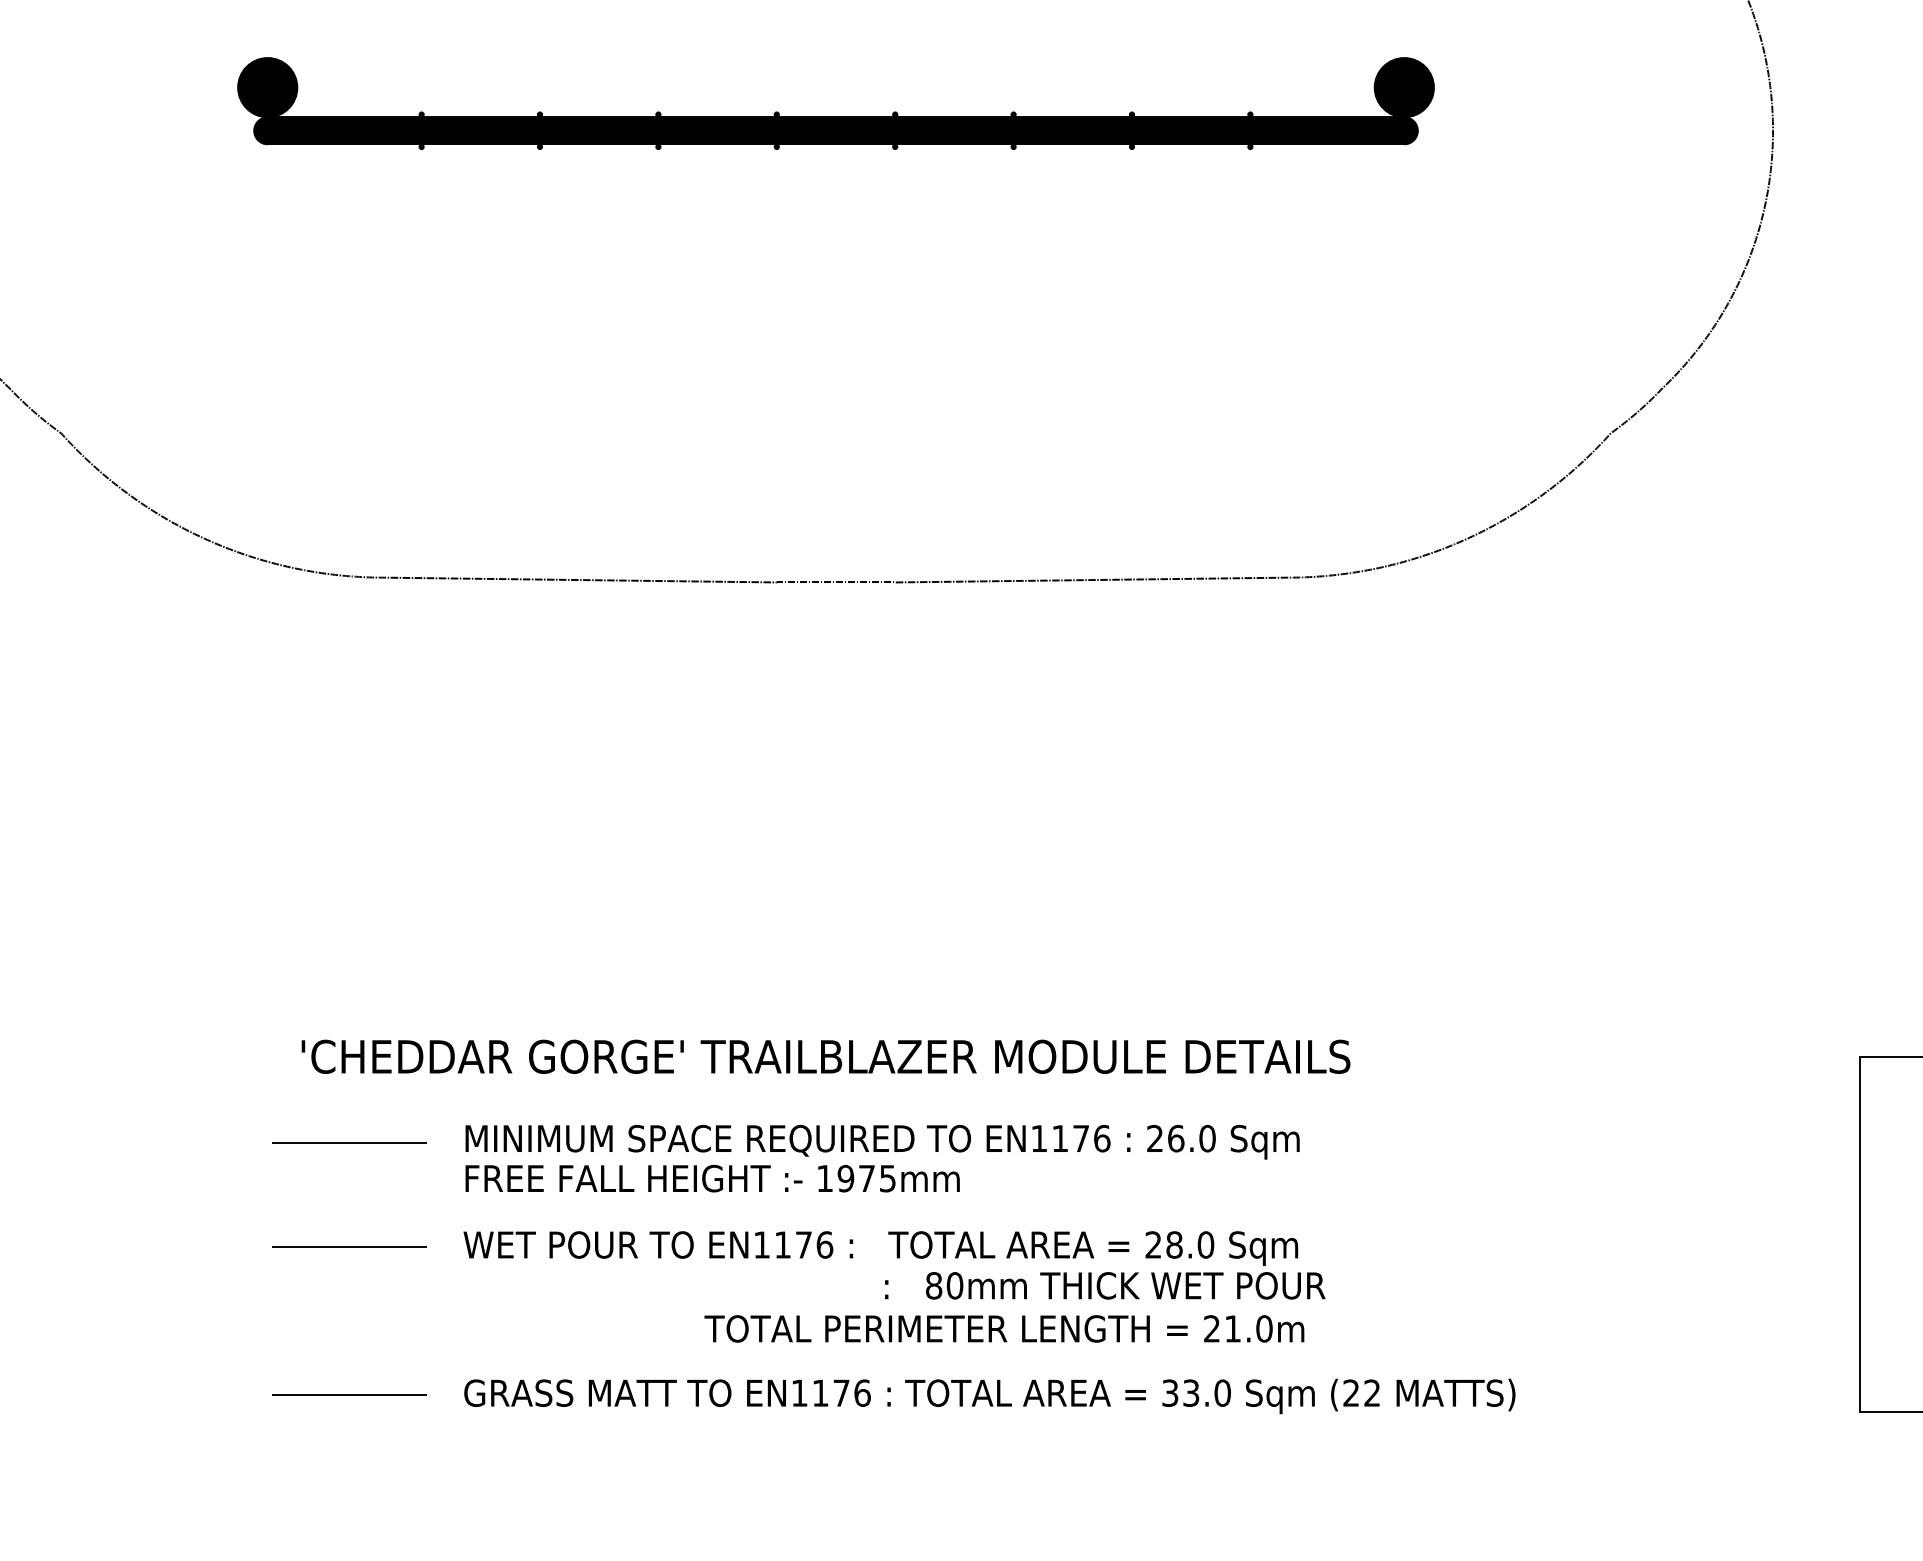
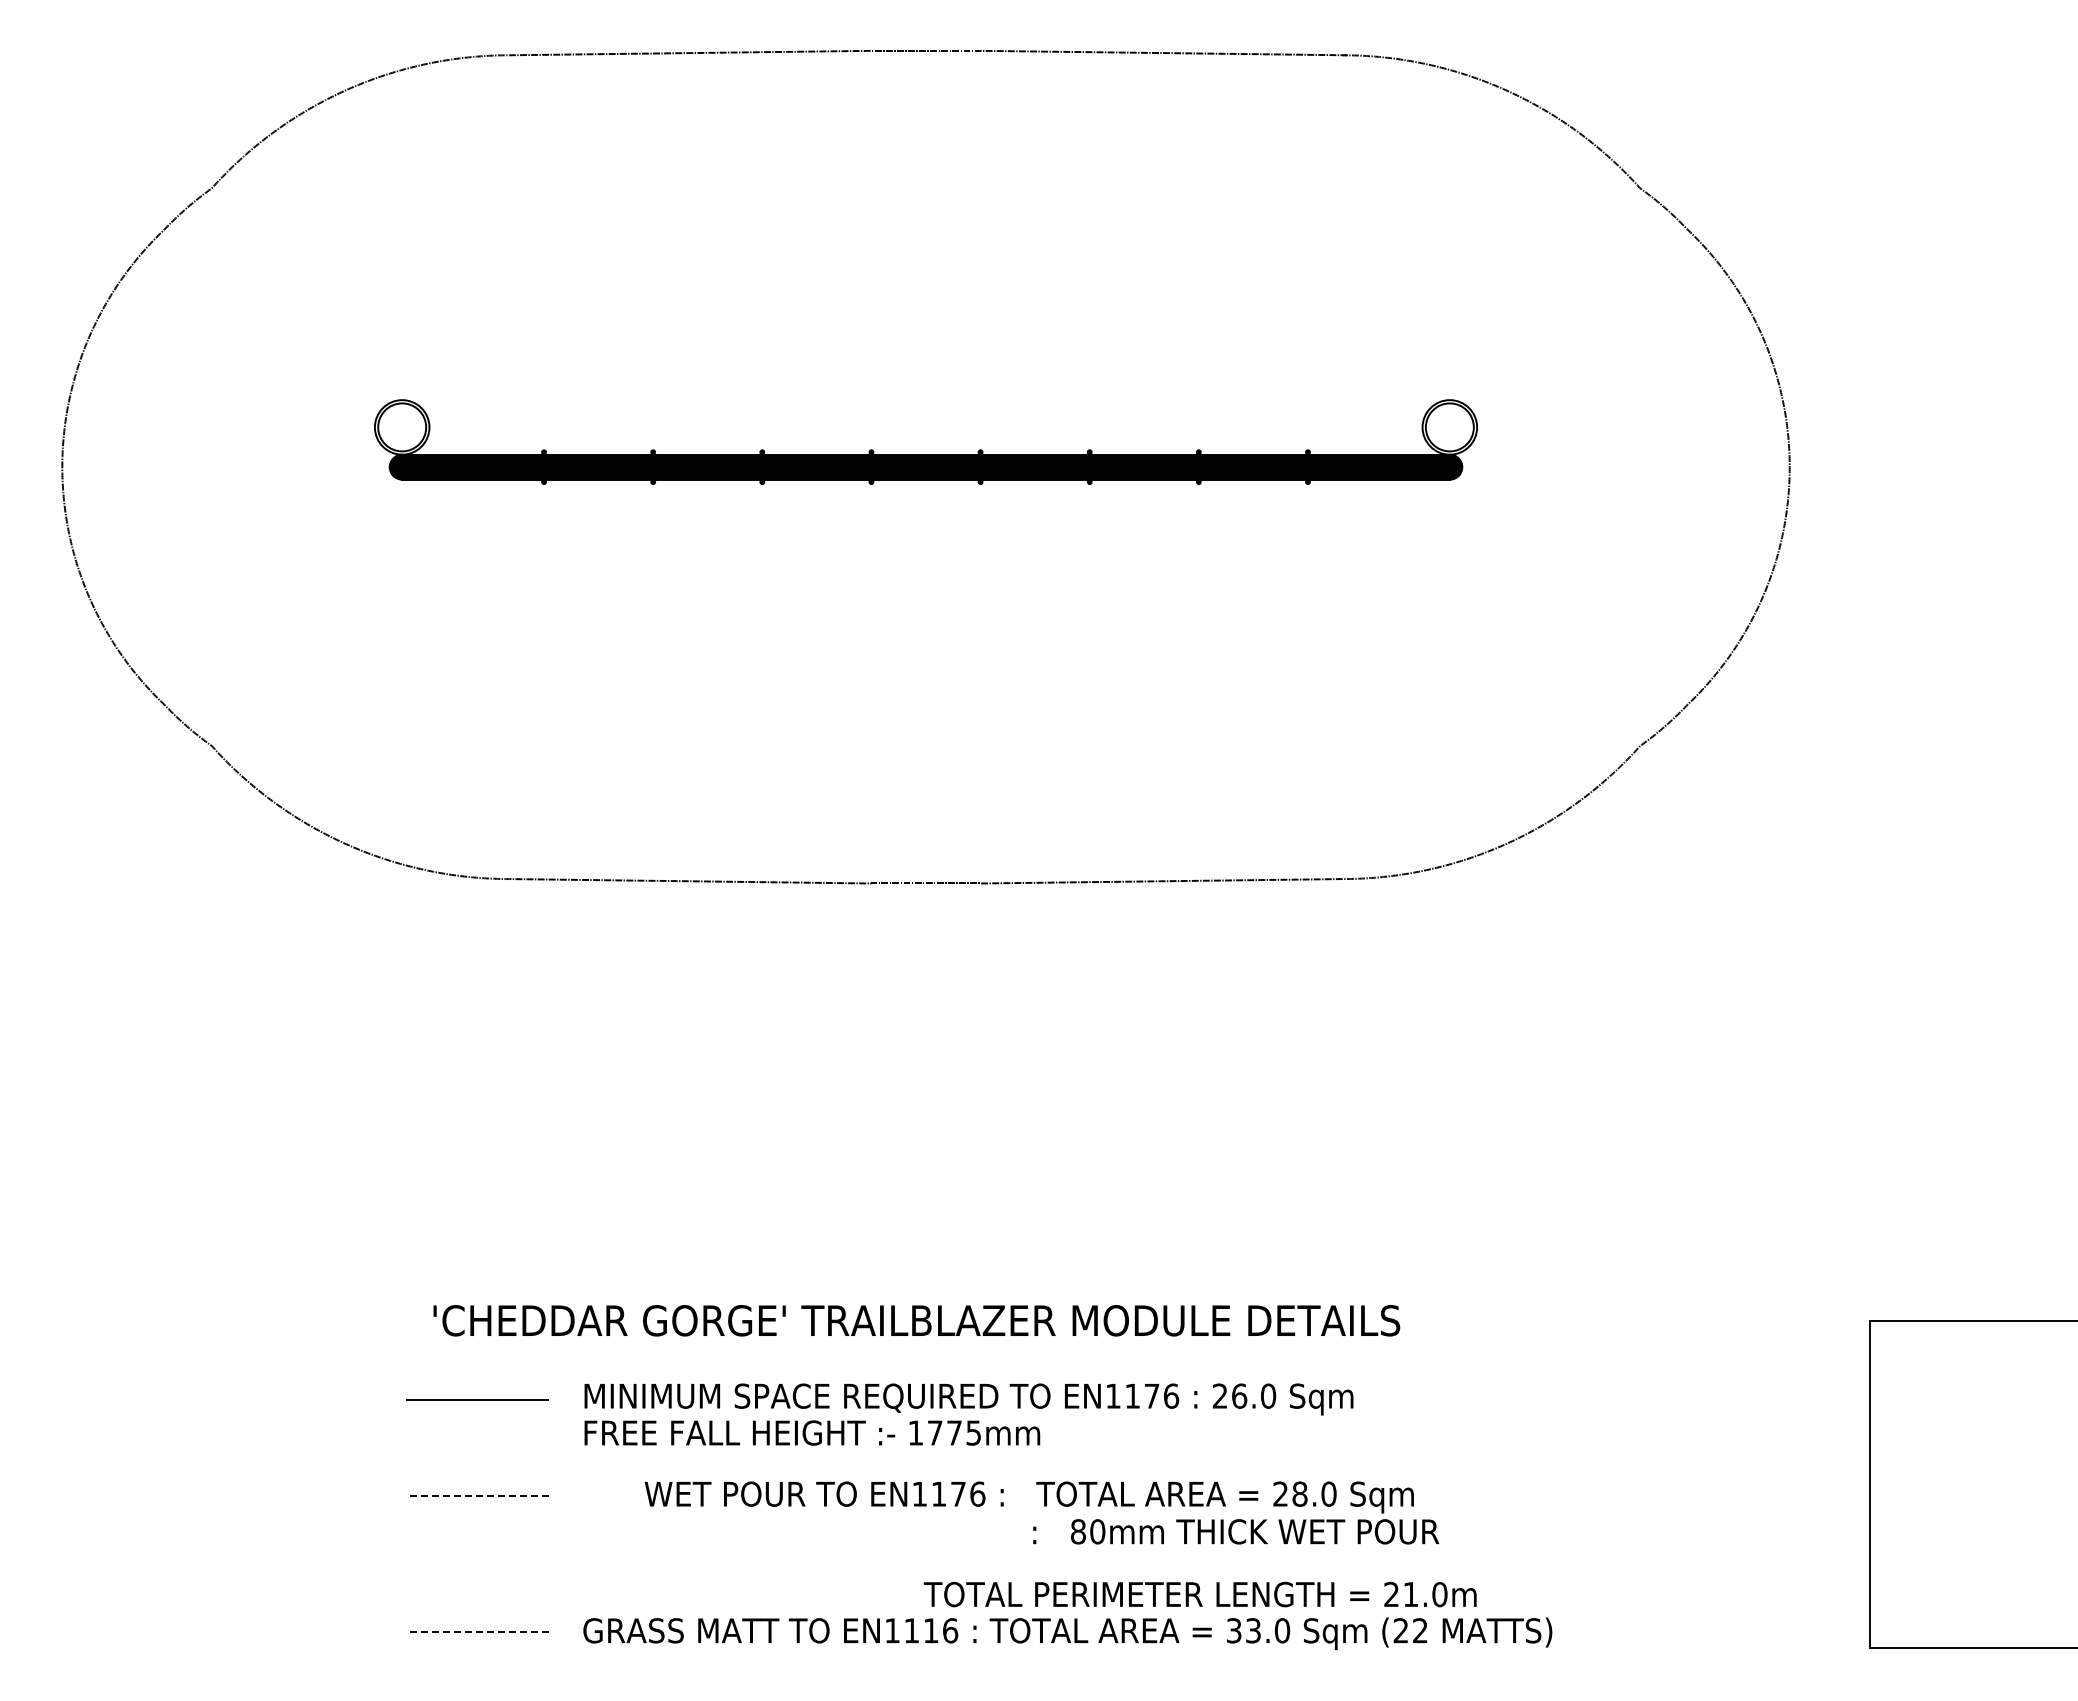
fill: (266, 87) -> (401, 427), removed
fill: (1403, 87) -> (1449, 427), removed
text: (845, 1178) -> (934, 1432), 1975mm -> 1775mm
line: (349, 1246) -> (477, 1495), solid -> dashed
text: (894, 1264) -> (1041, 1512), moved
text: (1003, 1328) -> (1199, 1594), moved
text: (841, 1392) -> (931, 1630), EN1176 -> EN1116
line: (349, 1395) -> (477, 1632), solid -> dashed

